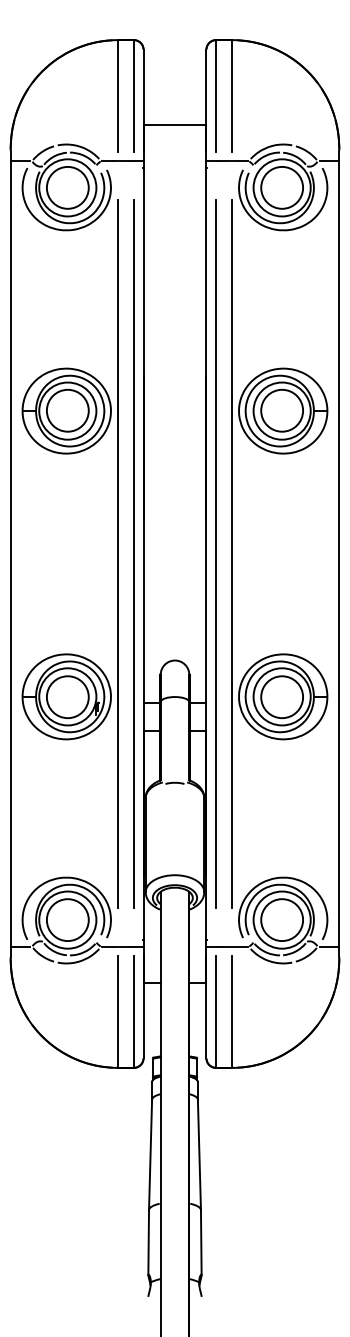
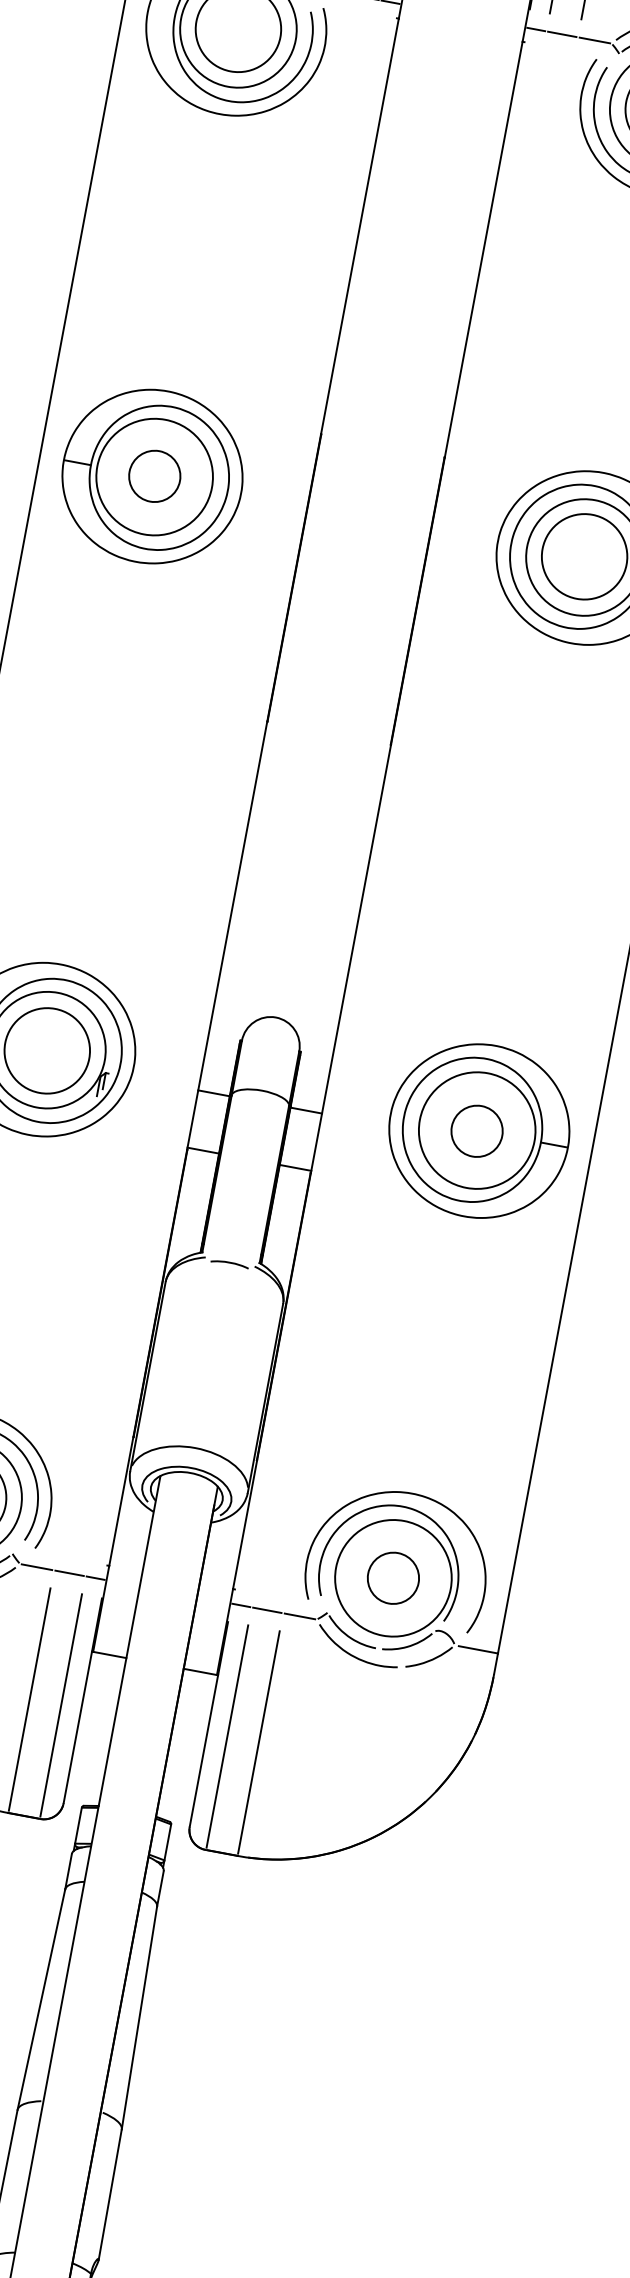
circle: (67, 410) -> (154, 475), size x0.6
line: (117, 553) -> (200, 781), removed
line: (133, 553) -> (232, 787), removed
line: (216, 553) -> (399, 818), removed
line: (232, 553) -> (431, 824), removed
circle: (282, 697) -> (477, 1131), size x0.6
circle: (282, 920) -> (393, 1579), size x0.6

